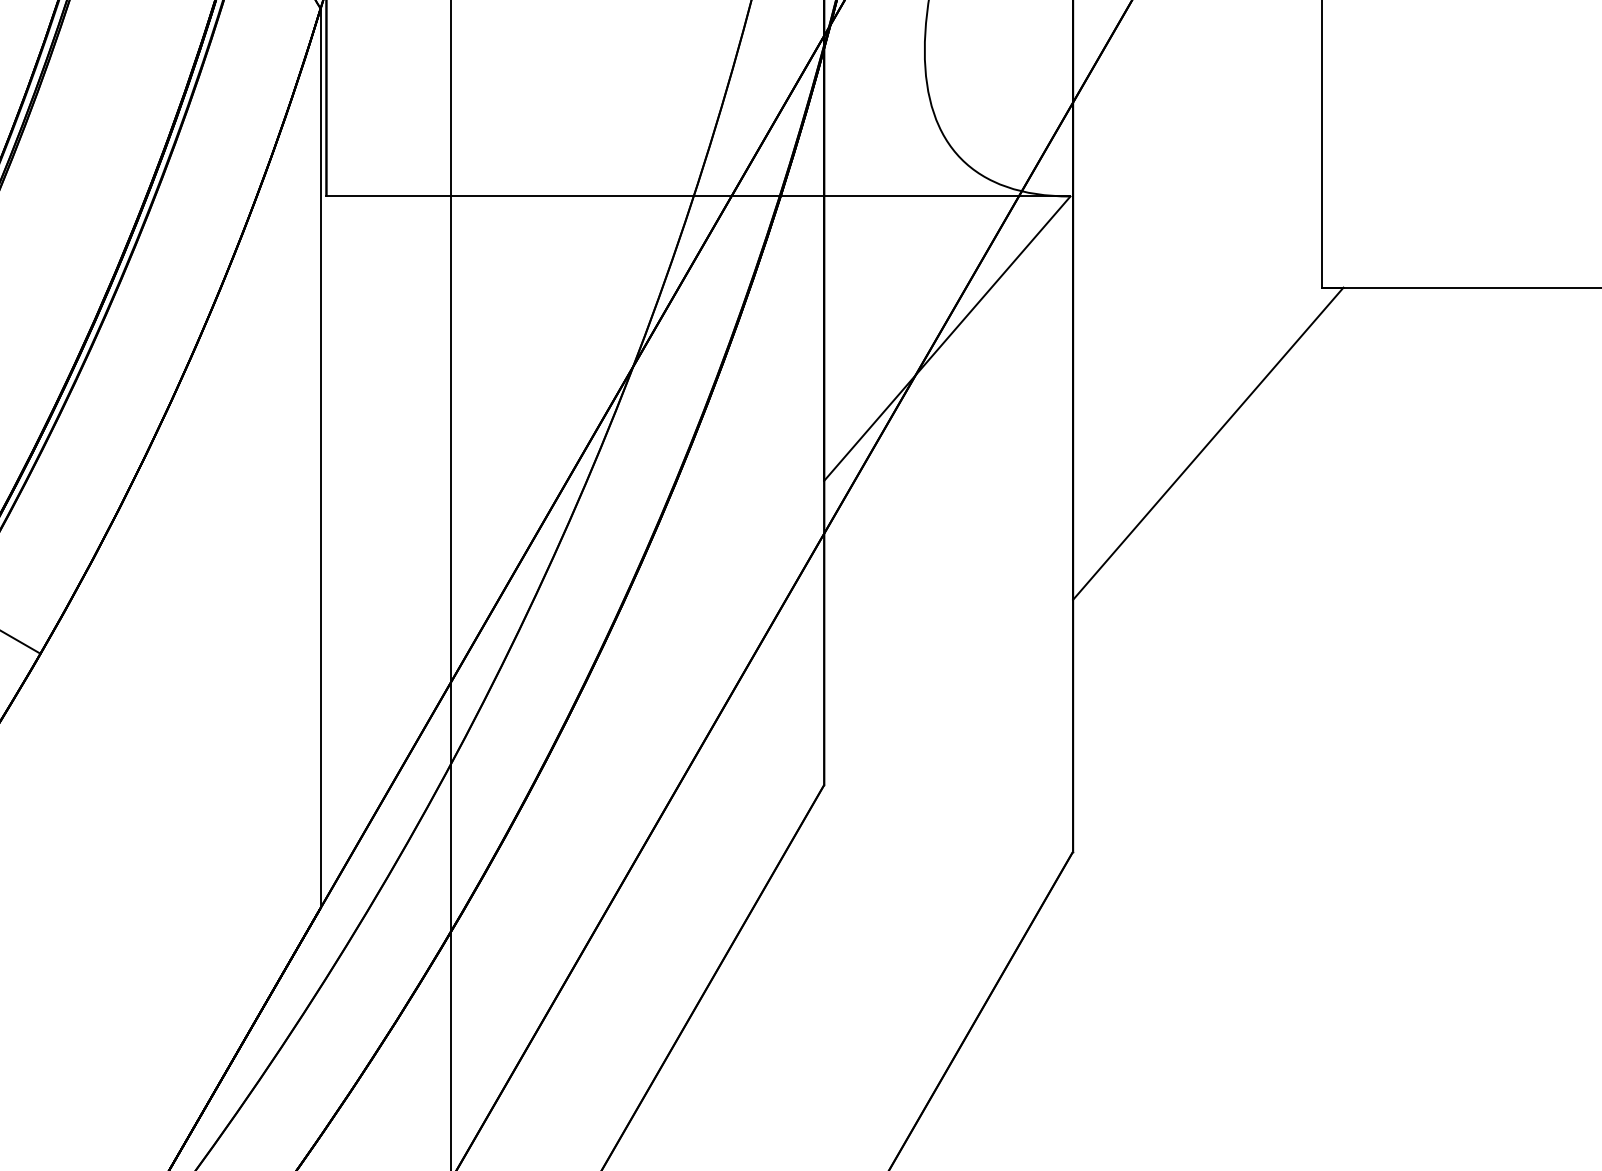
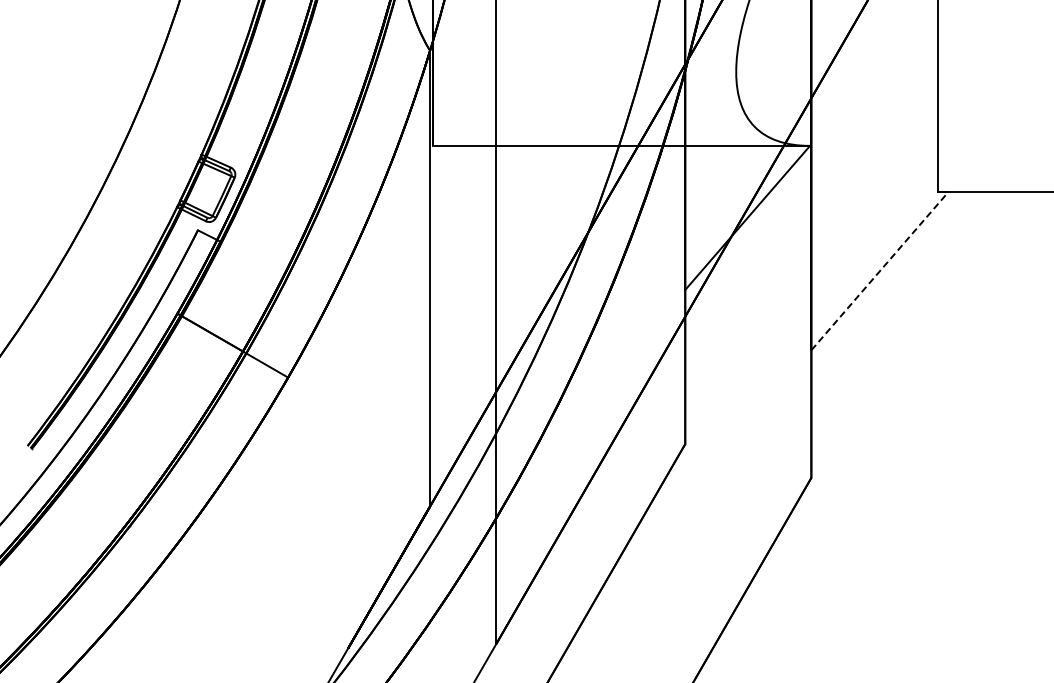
line: (1207, 444) -> (879, 271), solid -> dashed

